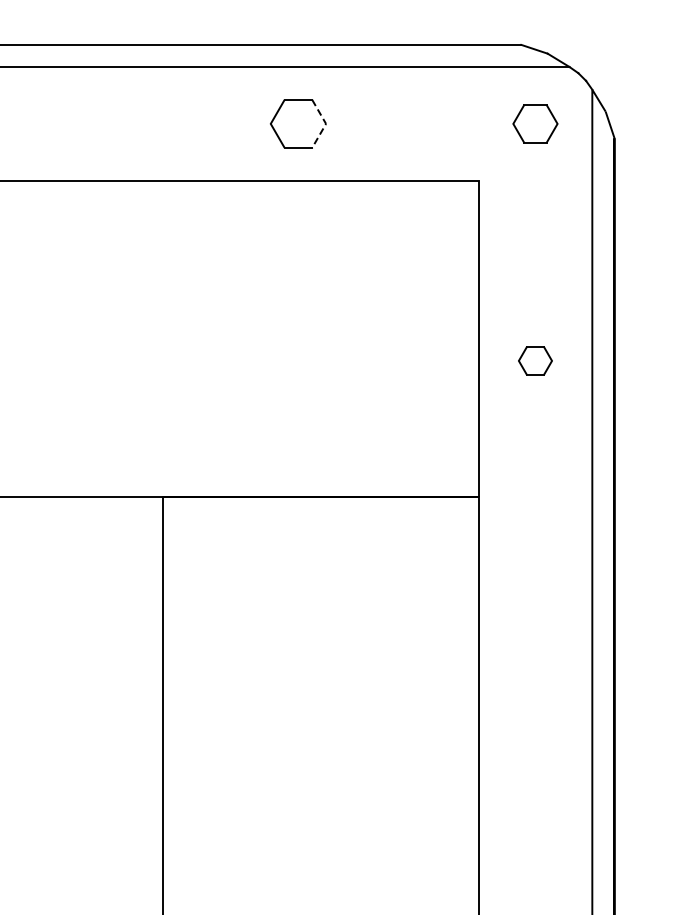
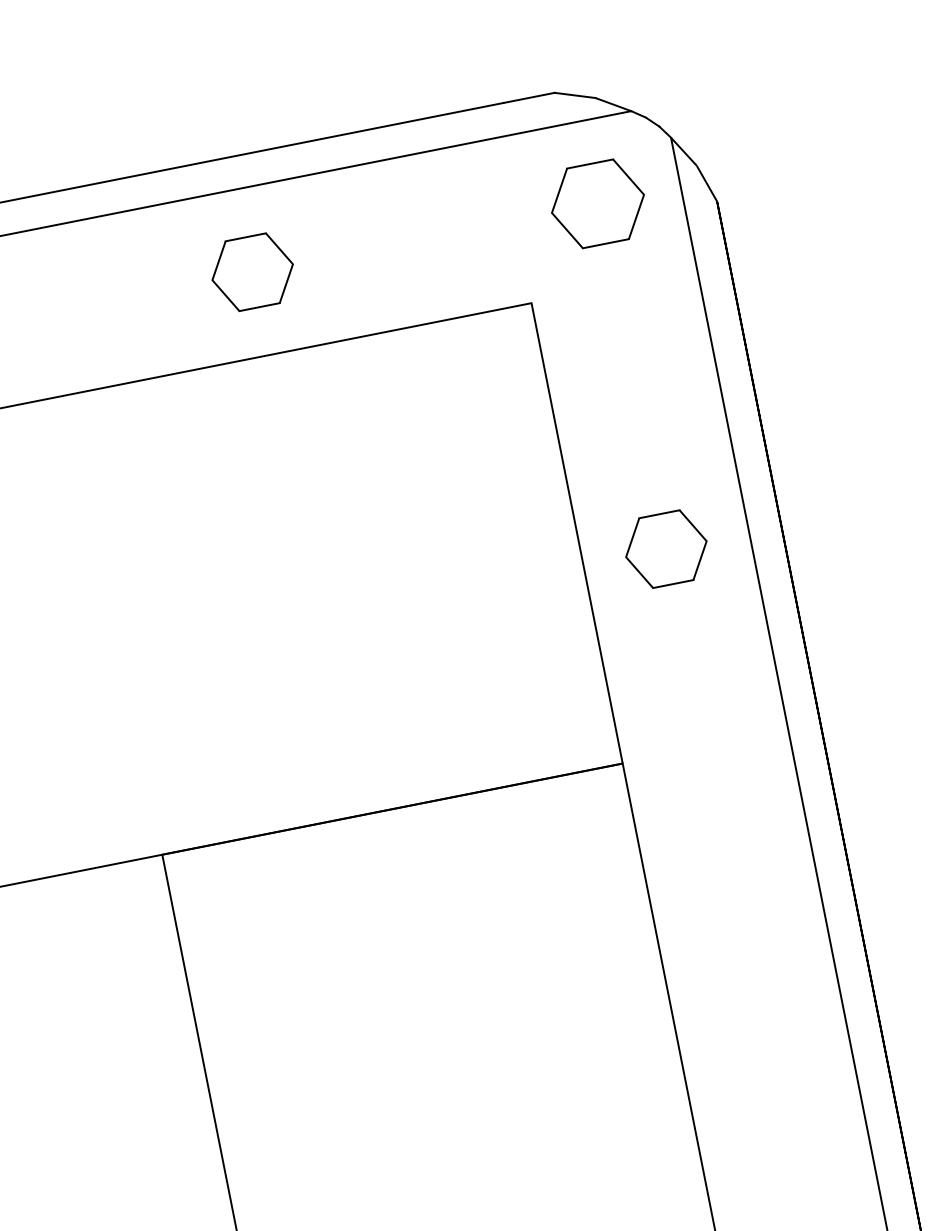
line: (326, 123) -> (293, 263), dashed -> solid
part: (535, 123) -> (597, 203), size x1.43
part: (535, 360) -> (666, 548), size x1.67

